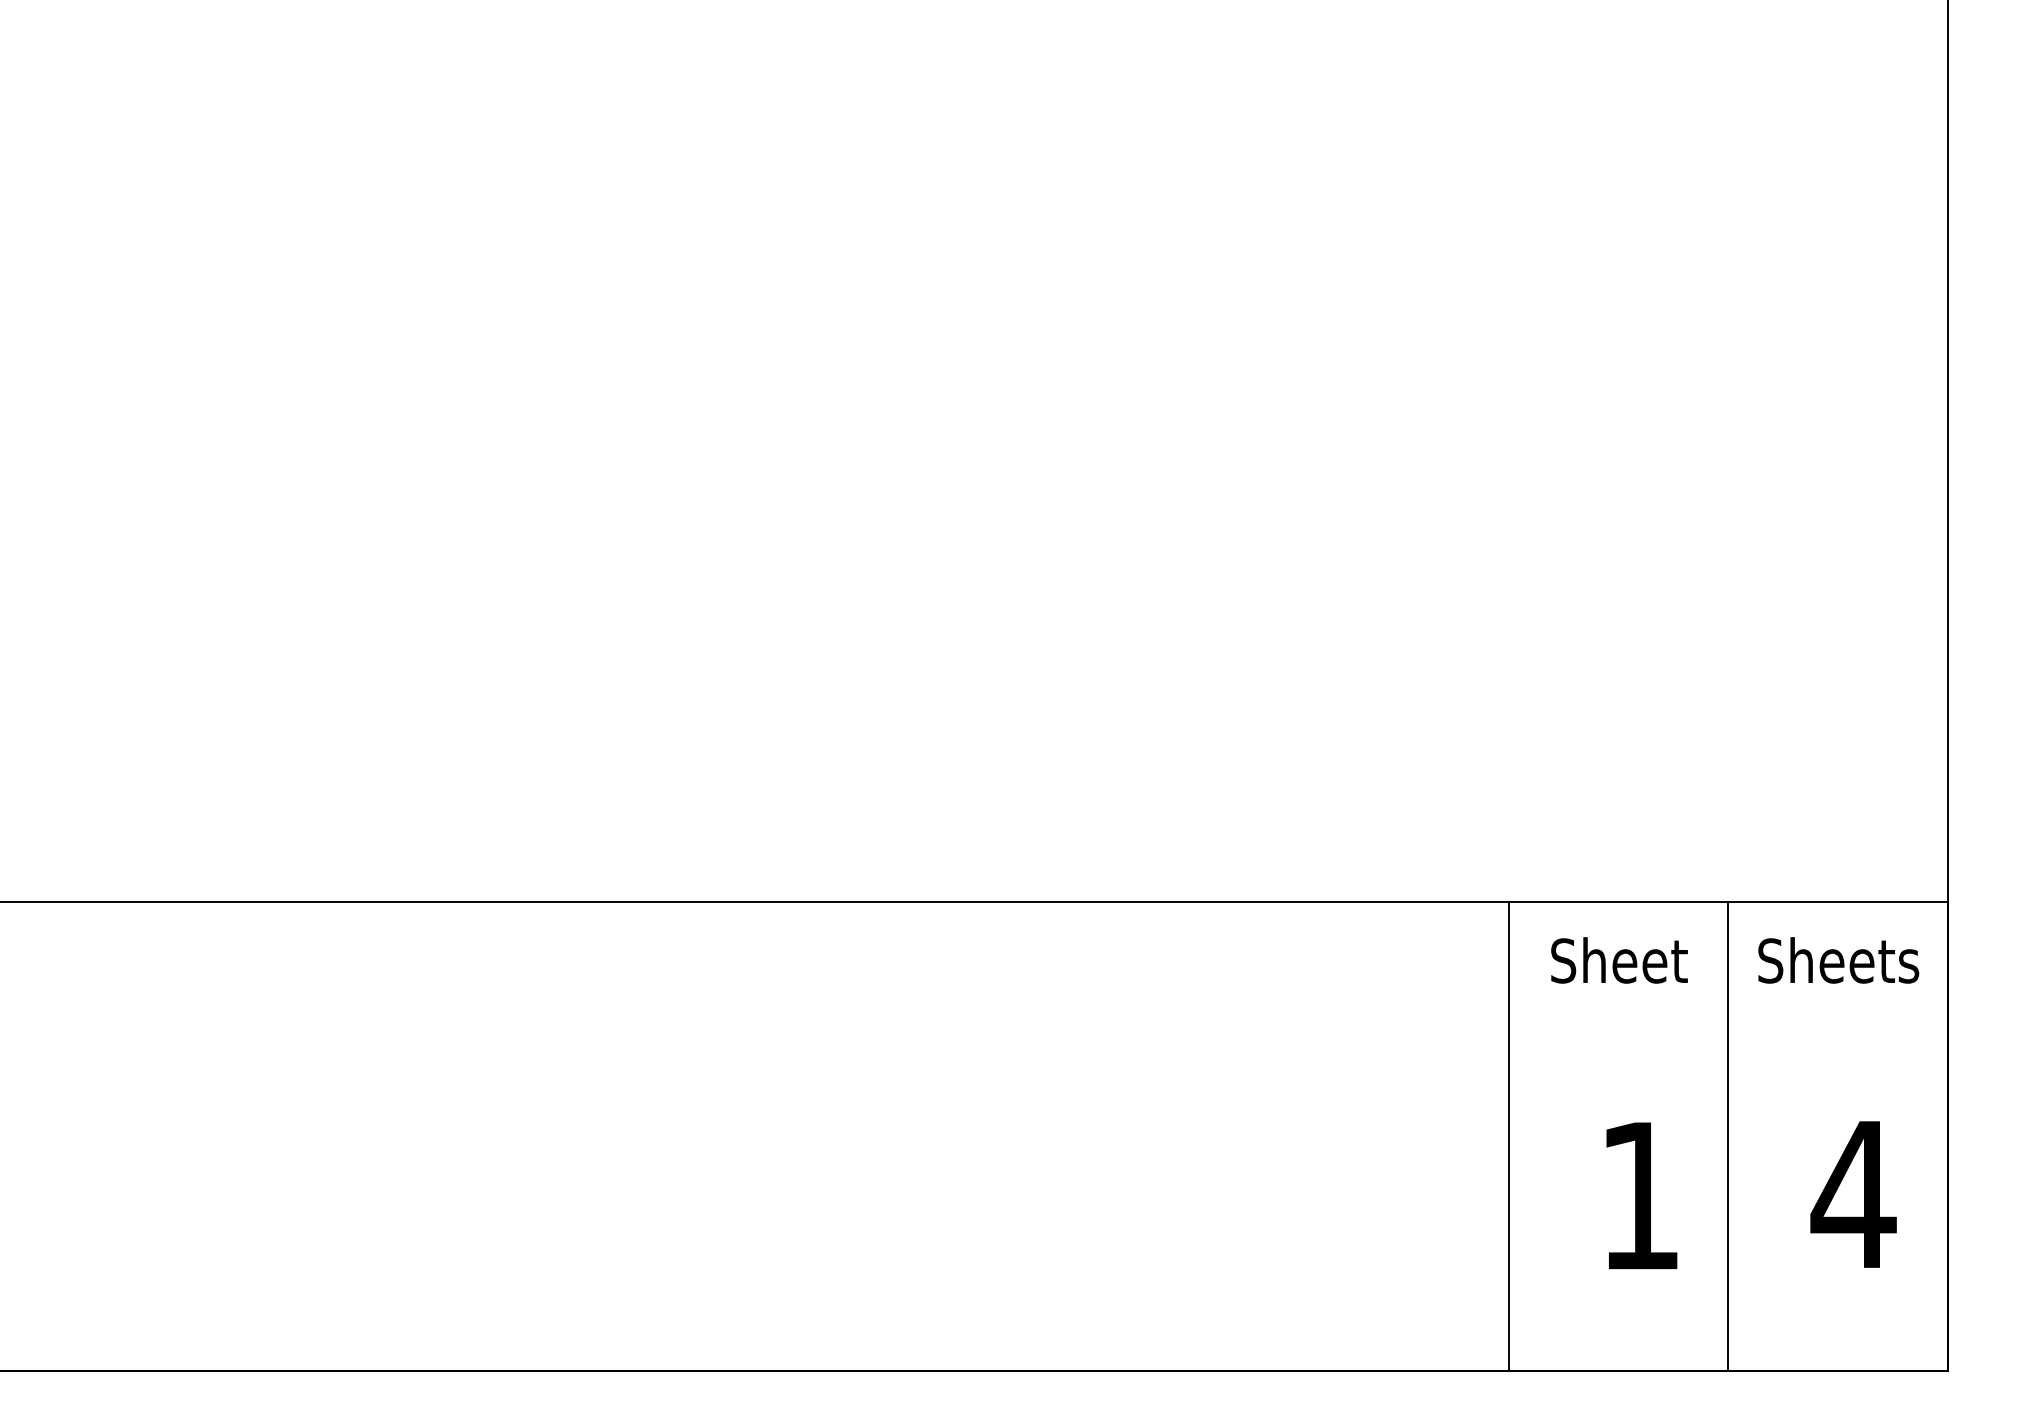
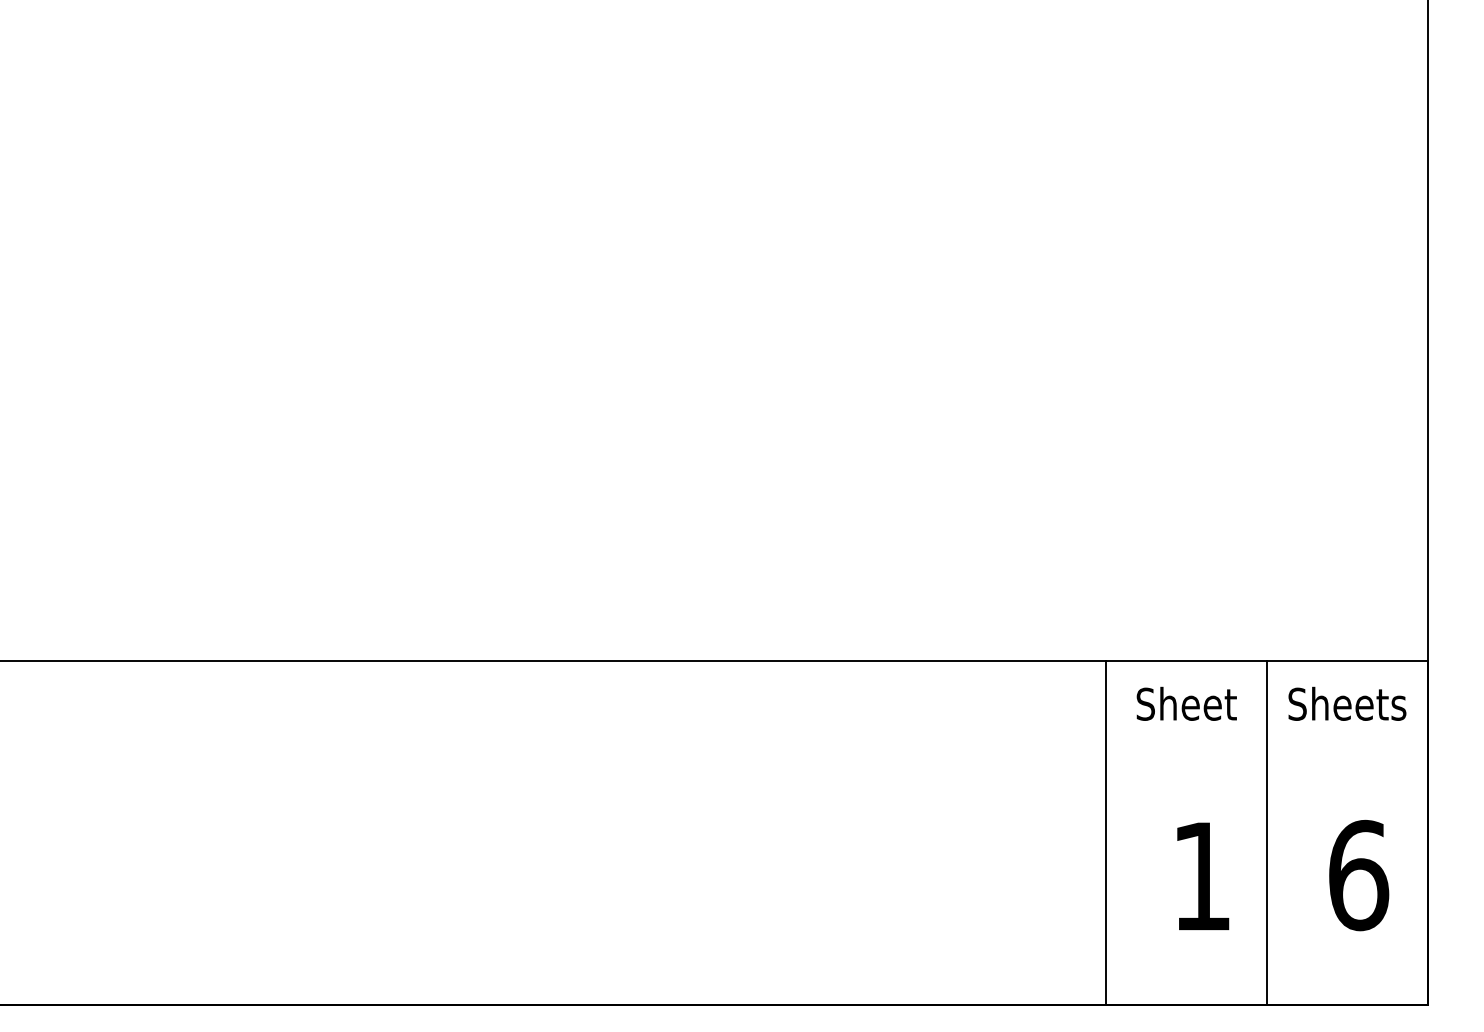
text: (1853, 1194) -> (1358, 875), 4 -> 6

